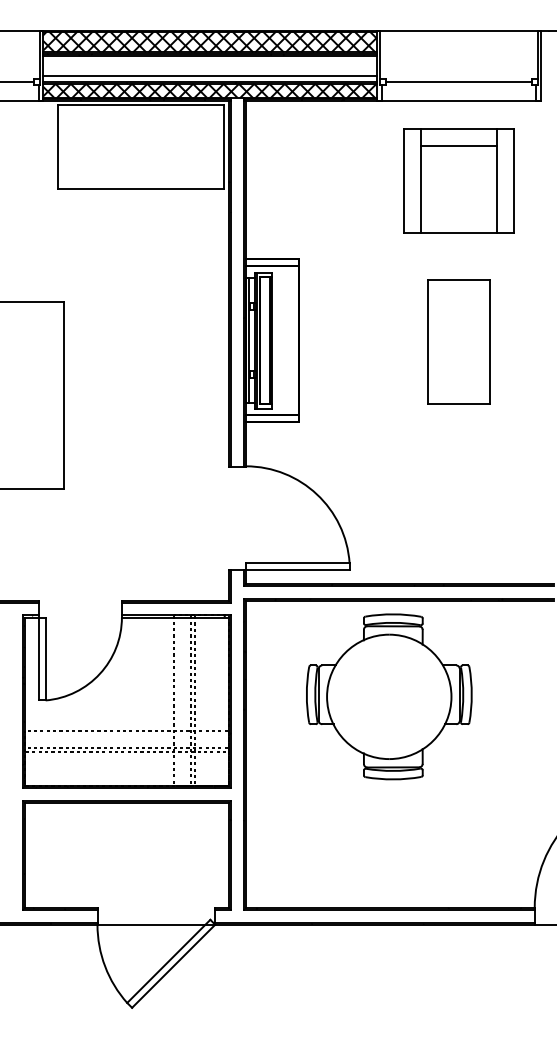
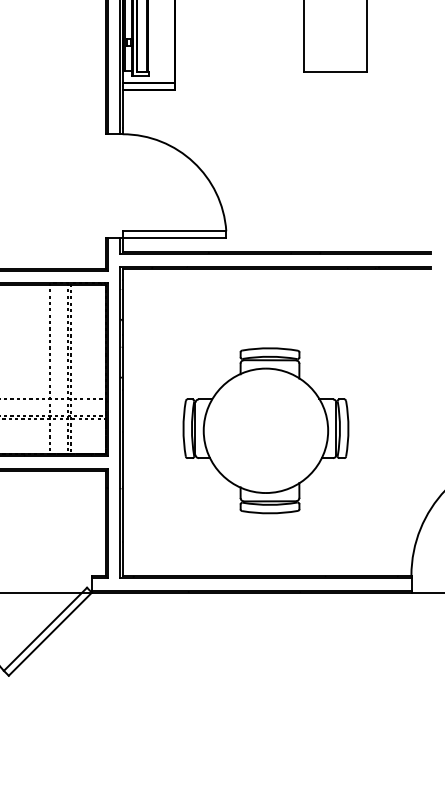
part: (389, 696) -> (266, 430), moved

